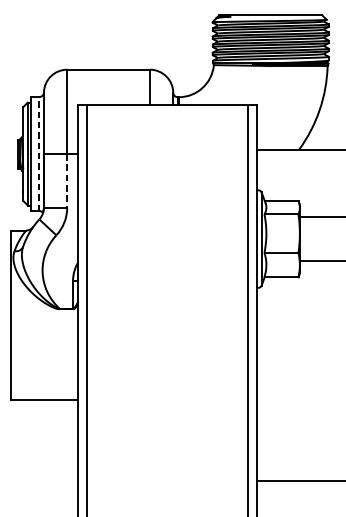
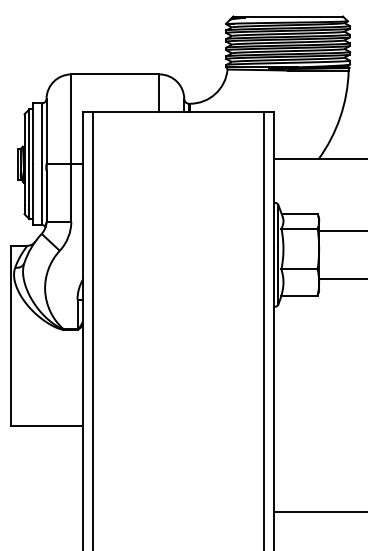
line: (39, 154) -> (41, 164), dashed -> solid
line: (67, 180) -> (71, 192), dashed -> solid

